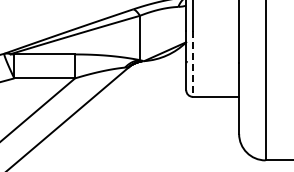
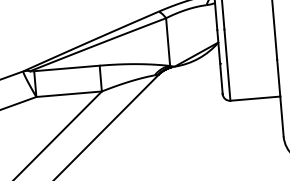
line: (192, 64) -> (227, 65), dashed -> solid

